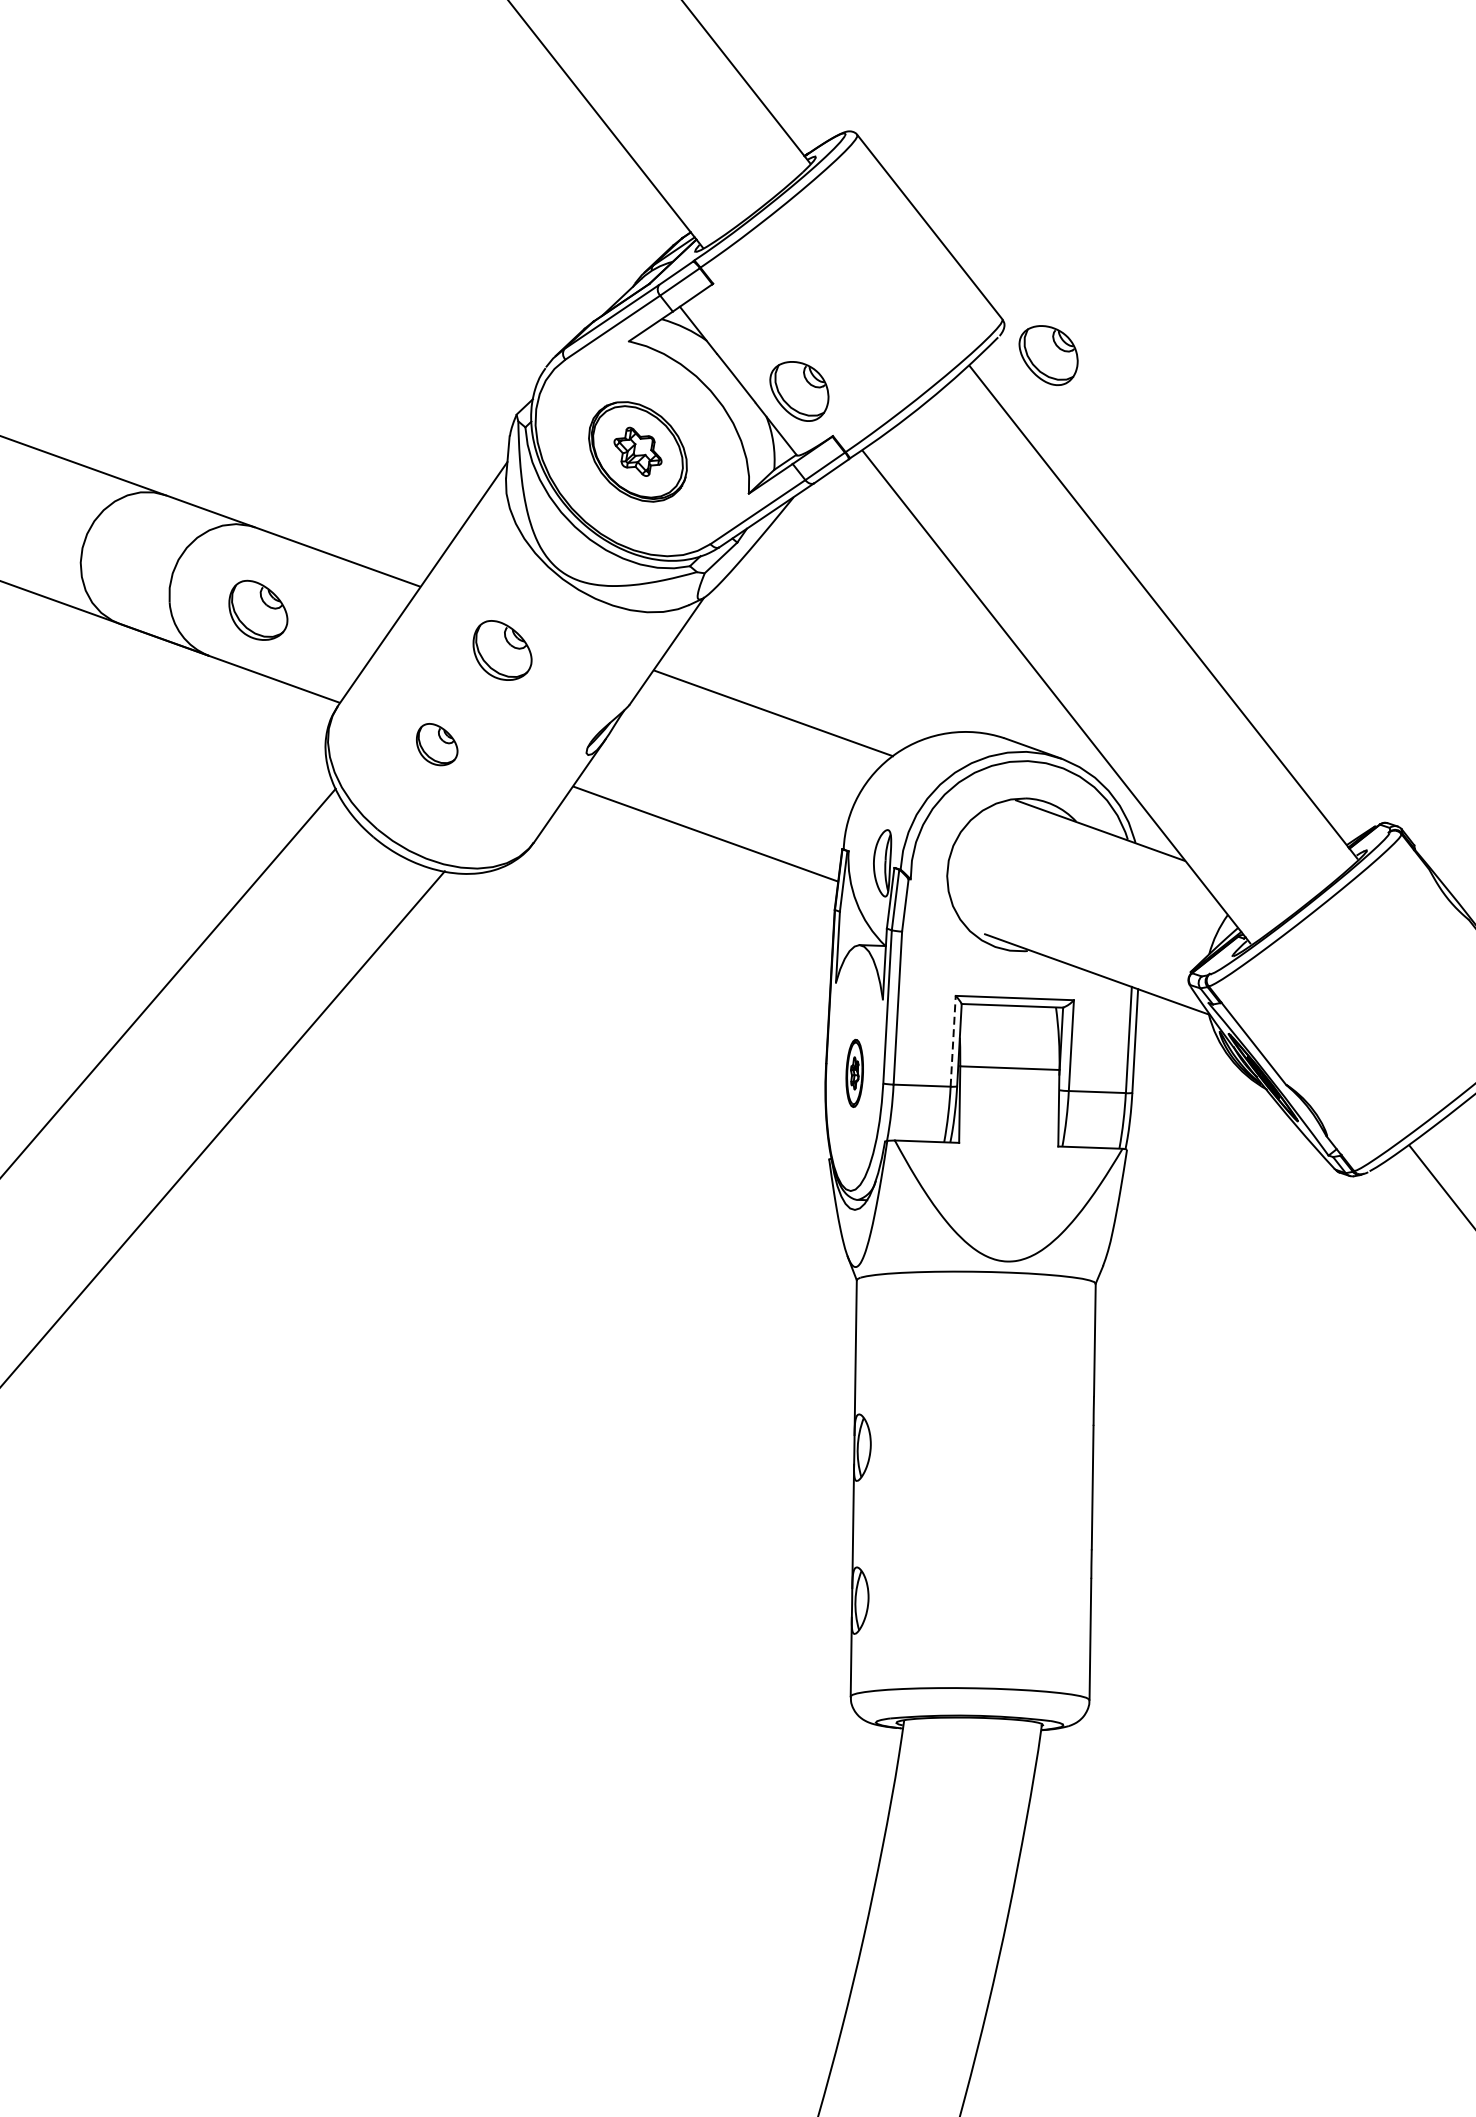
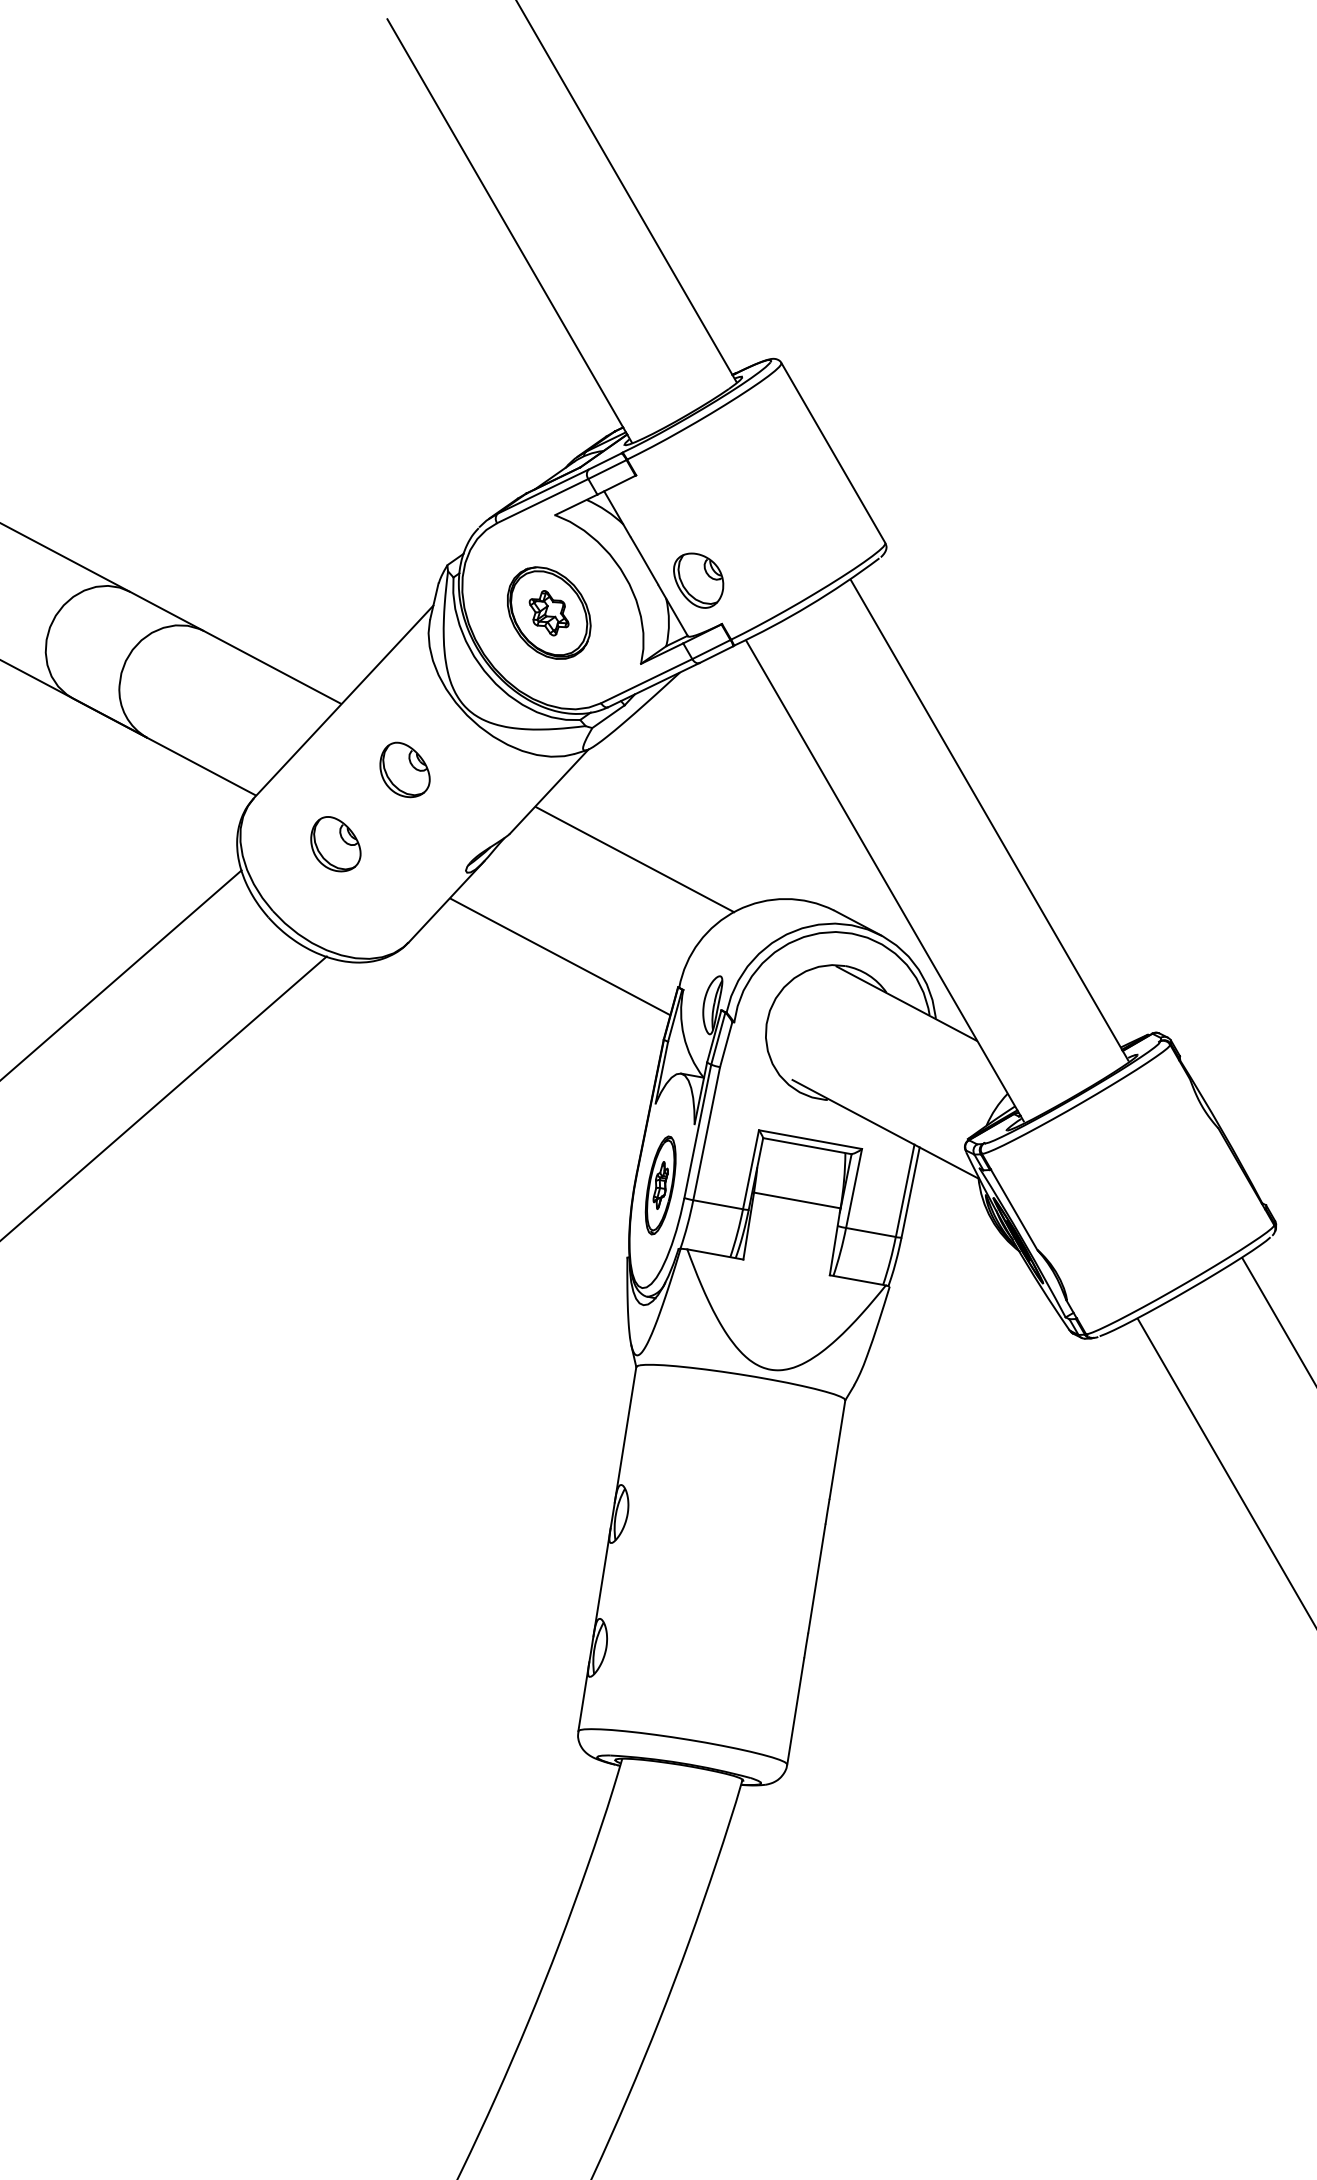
part: (1048, 355) -> (921, 580), removed
part: (257, 609) -> (195, 703), removed
part: (436, 744) -> (335, 844), size x1.43
line: (953, 1040) -> (751, 1169), dashed -> solid
part: (854, 1073) -> (660, 1185), size x1.67

